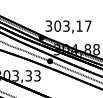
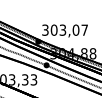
text: (79, 25) -> (76, 29), 303,17 -> 303,07

